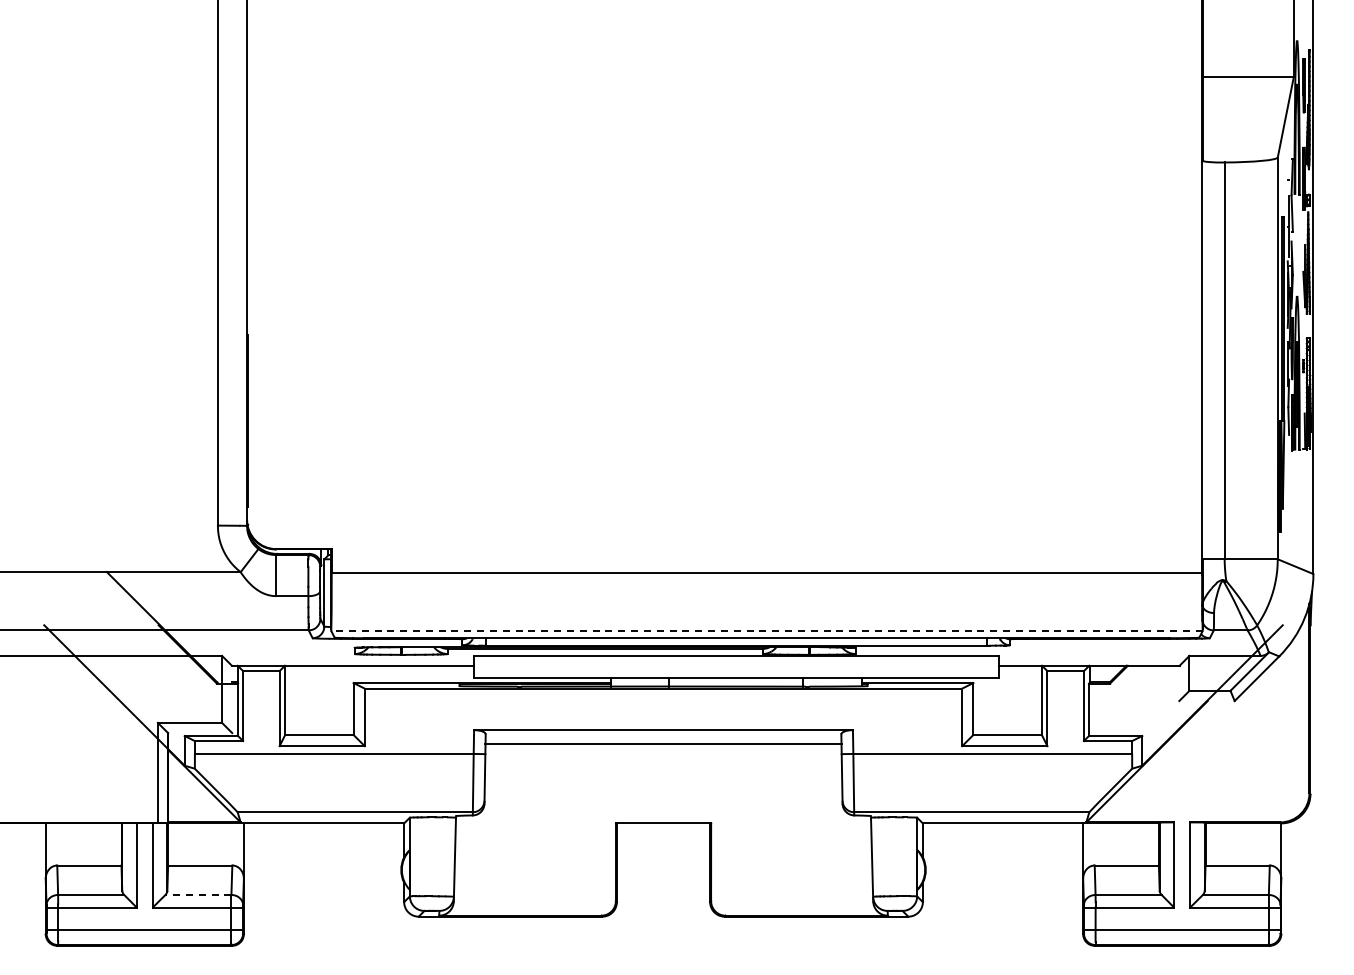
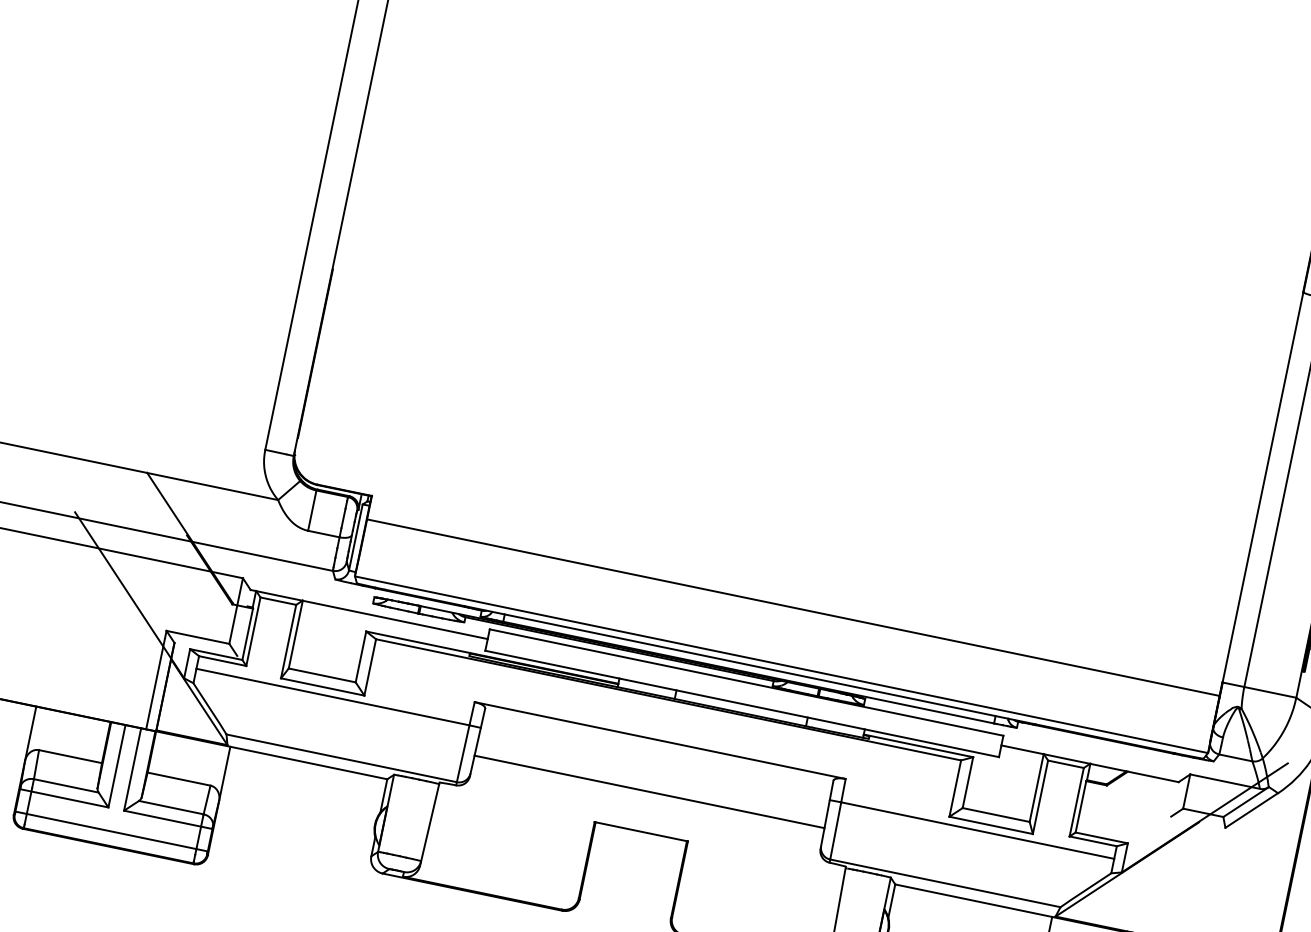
line: (766, 631) -> (781, 664), dashed -> solid
line: (663, 743) -> (649, 791), moved
line: (197, 895) -> (170, 807), dashed -> solid

